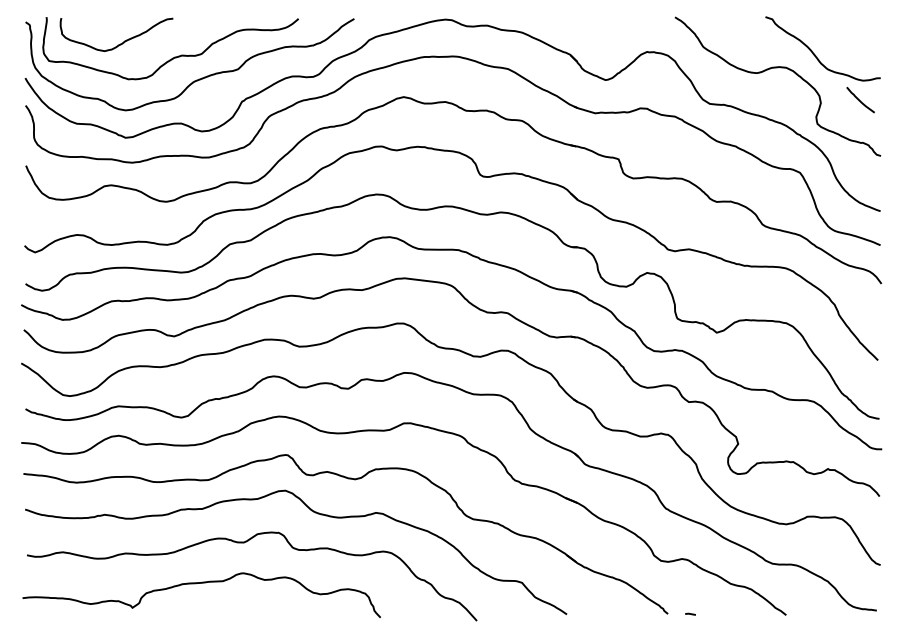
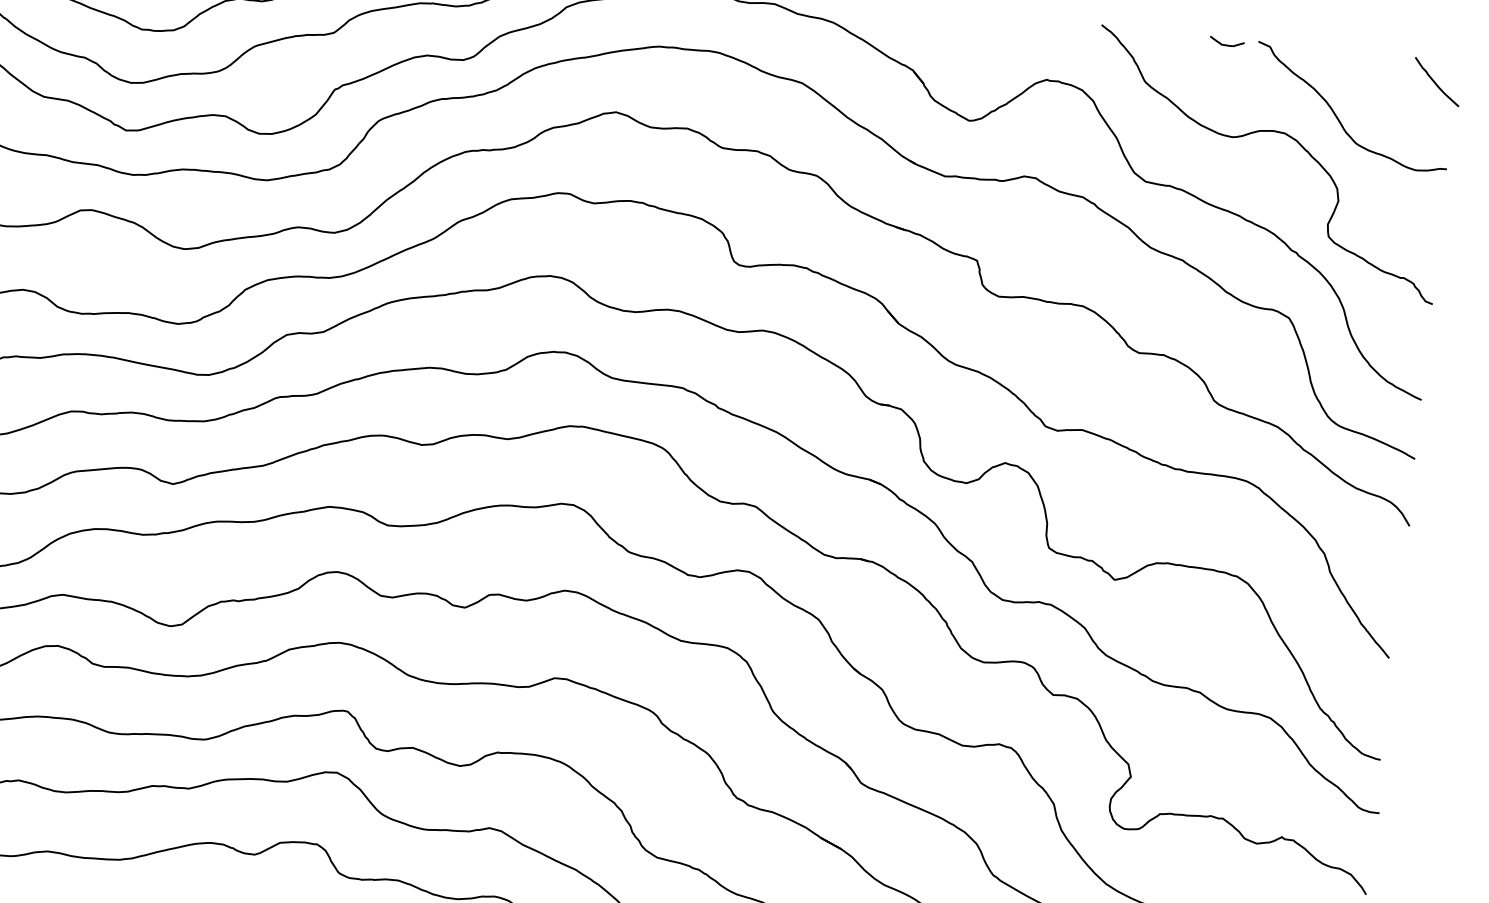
curve: (747, 20) -> (1226, 44), added
curve: (860, 100) -> (1436, 82), moved

